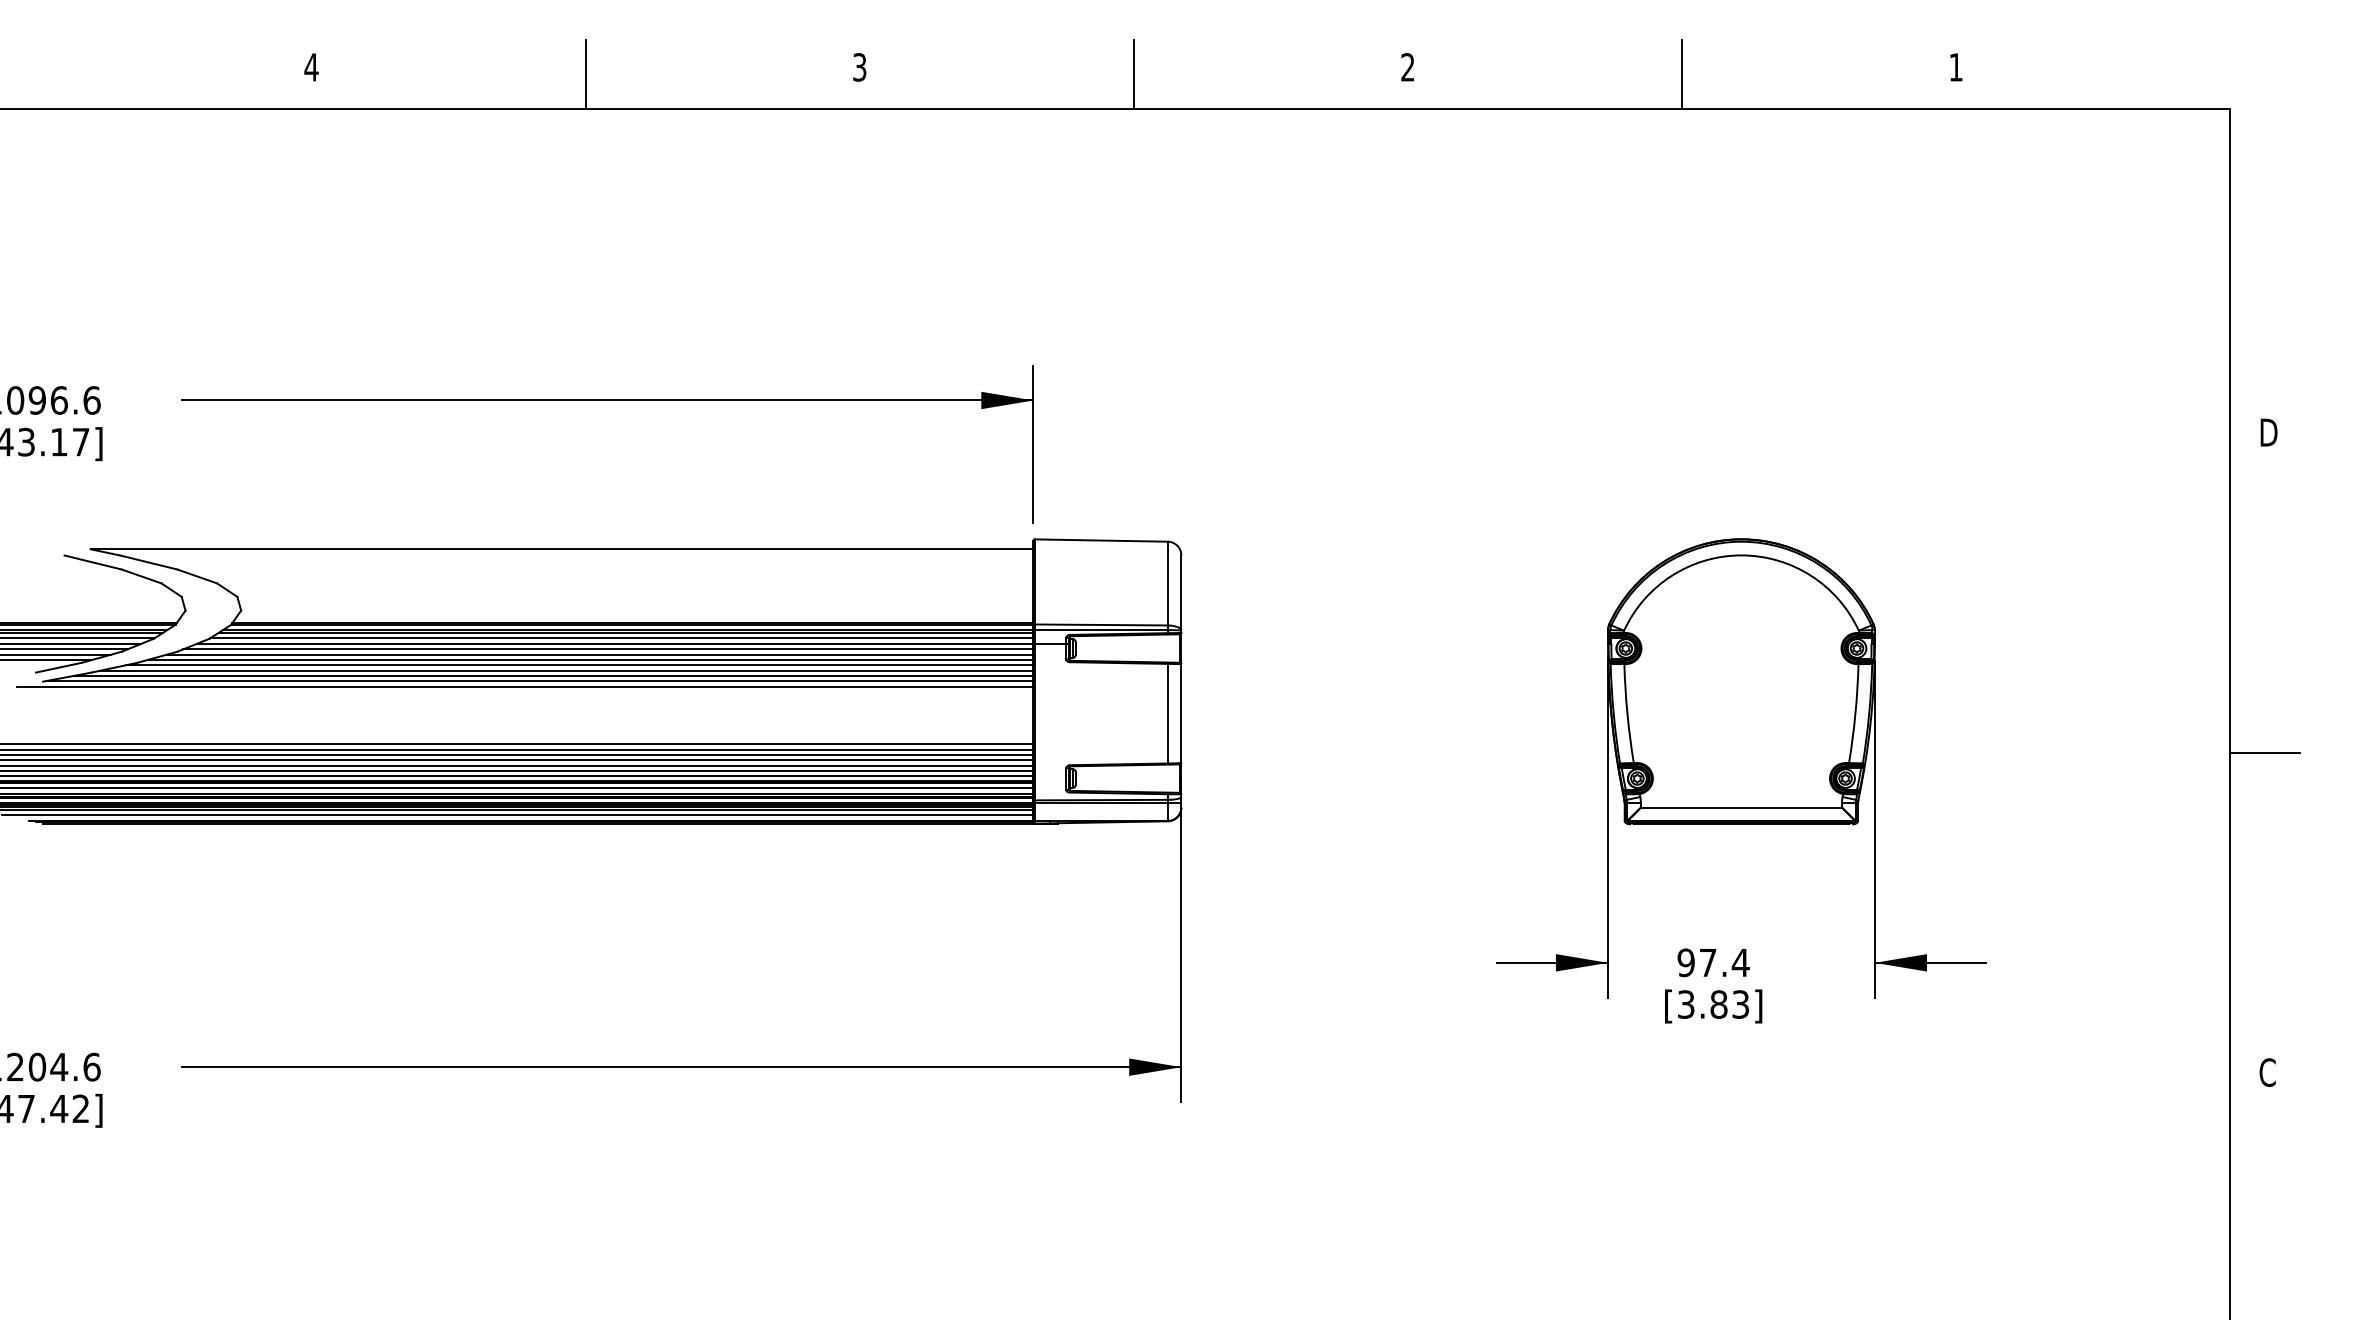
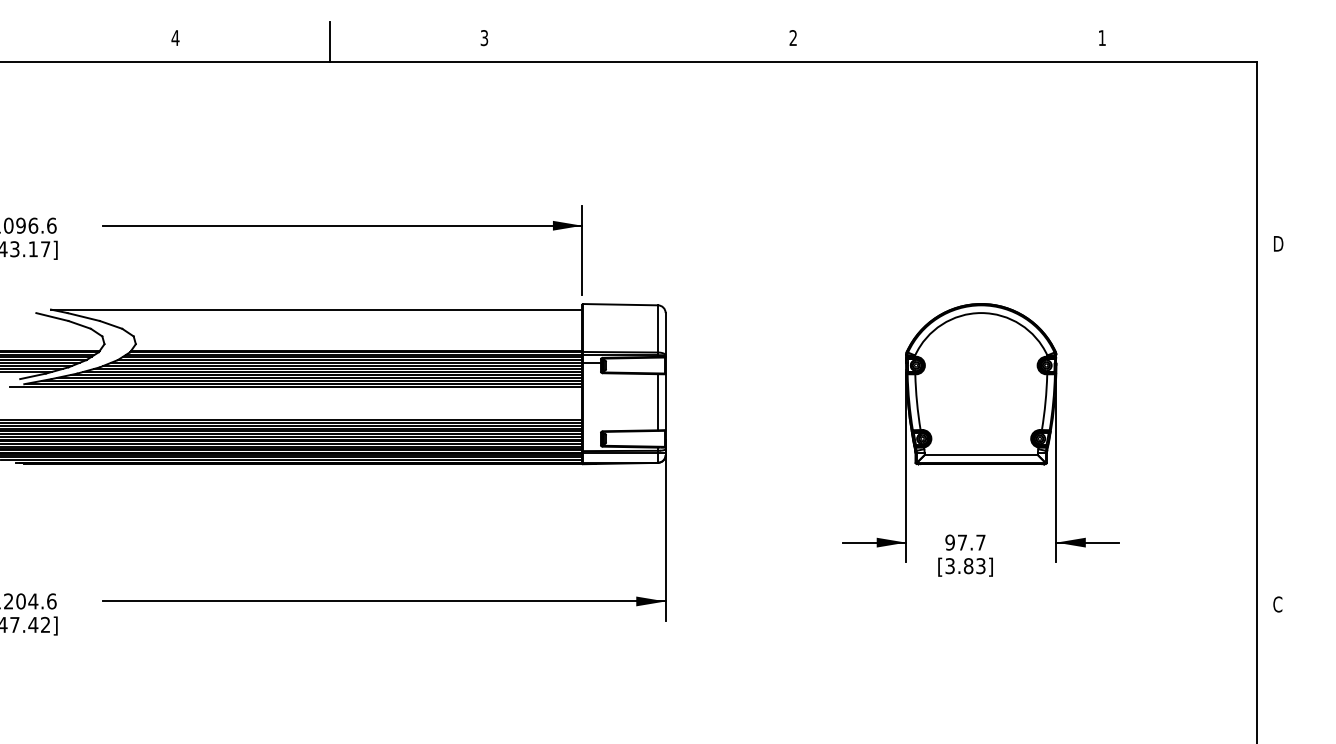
line: (1133, 73) -> (638, 41), removed
line: (1681, 73) -> (947, 41), removed
line: (2263, 753) -> (1275, 424), removed
text: (1740, 962) -> (980, 542), 97.4 -> 97.7

